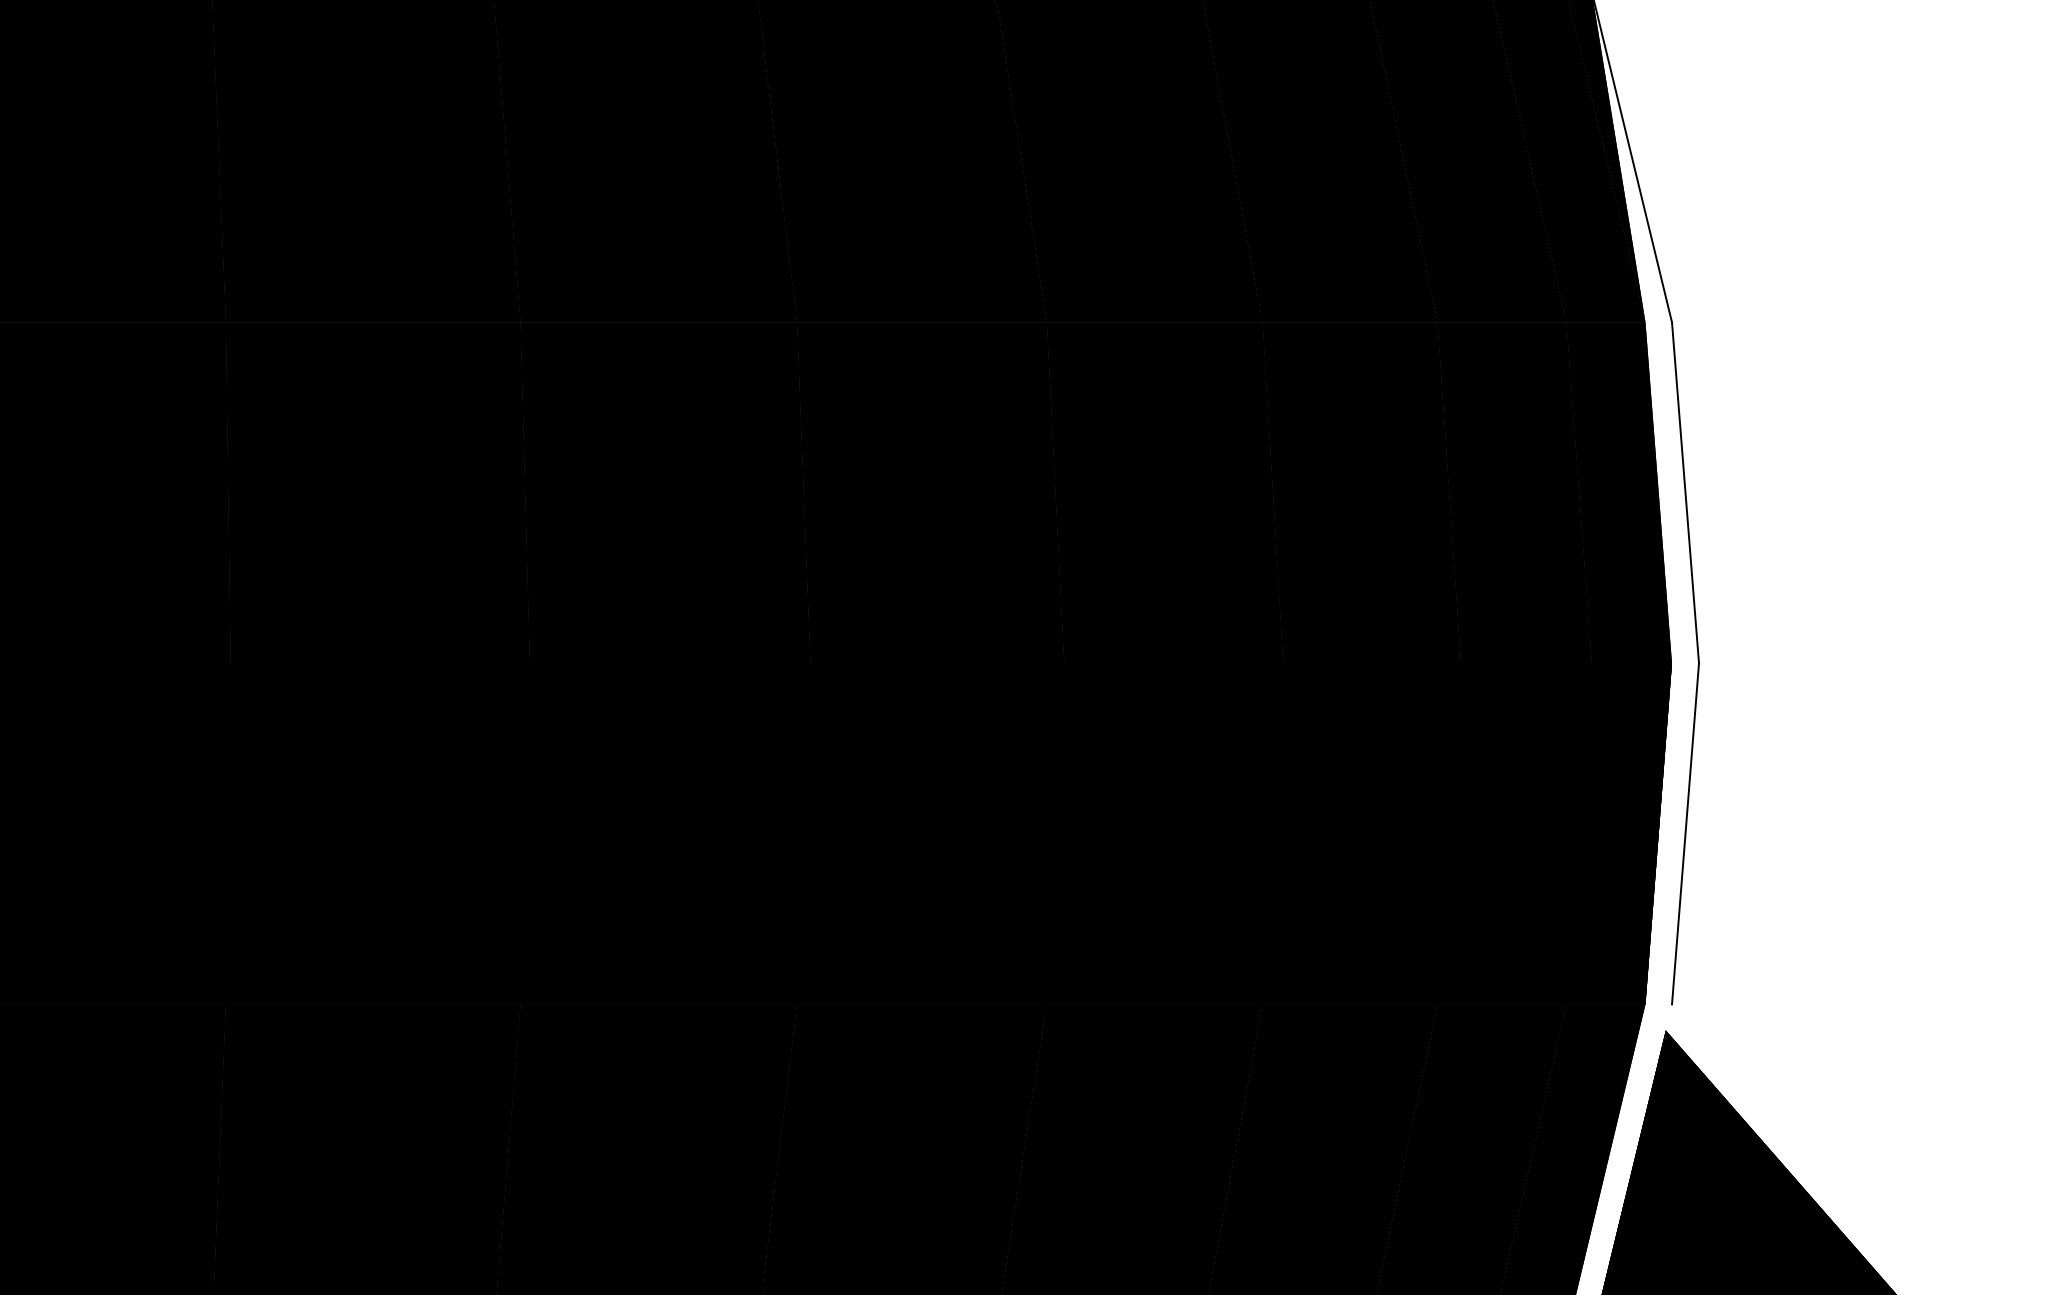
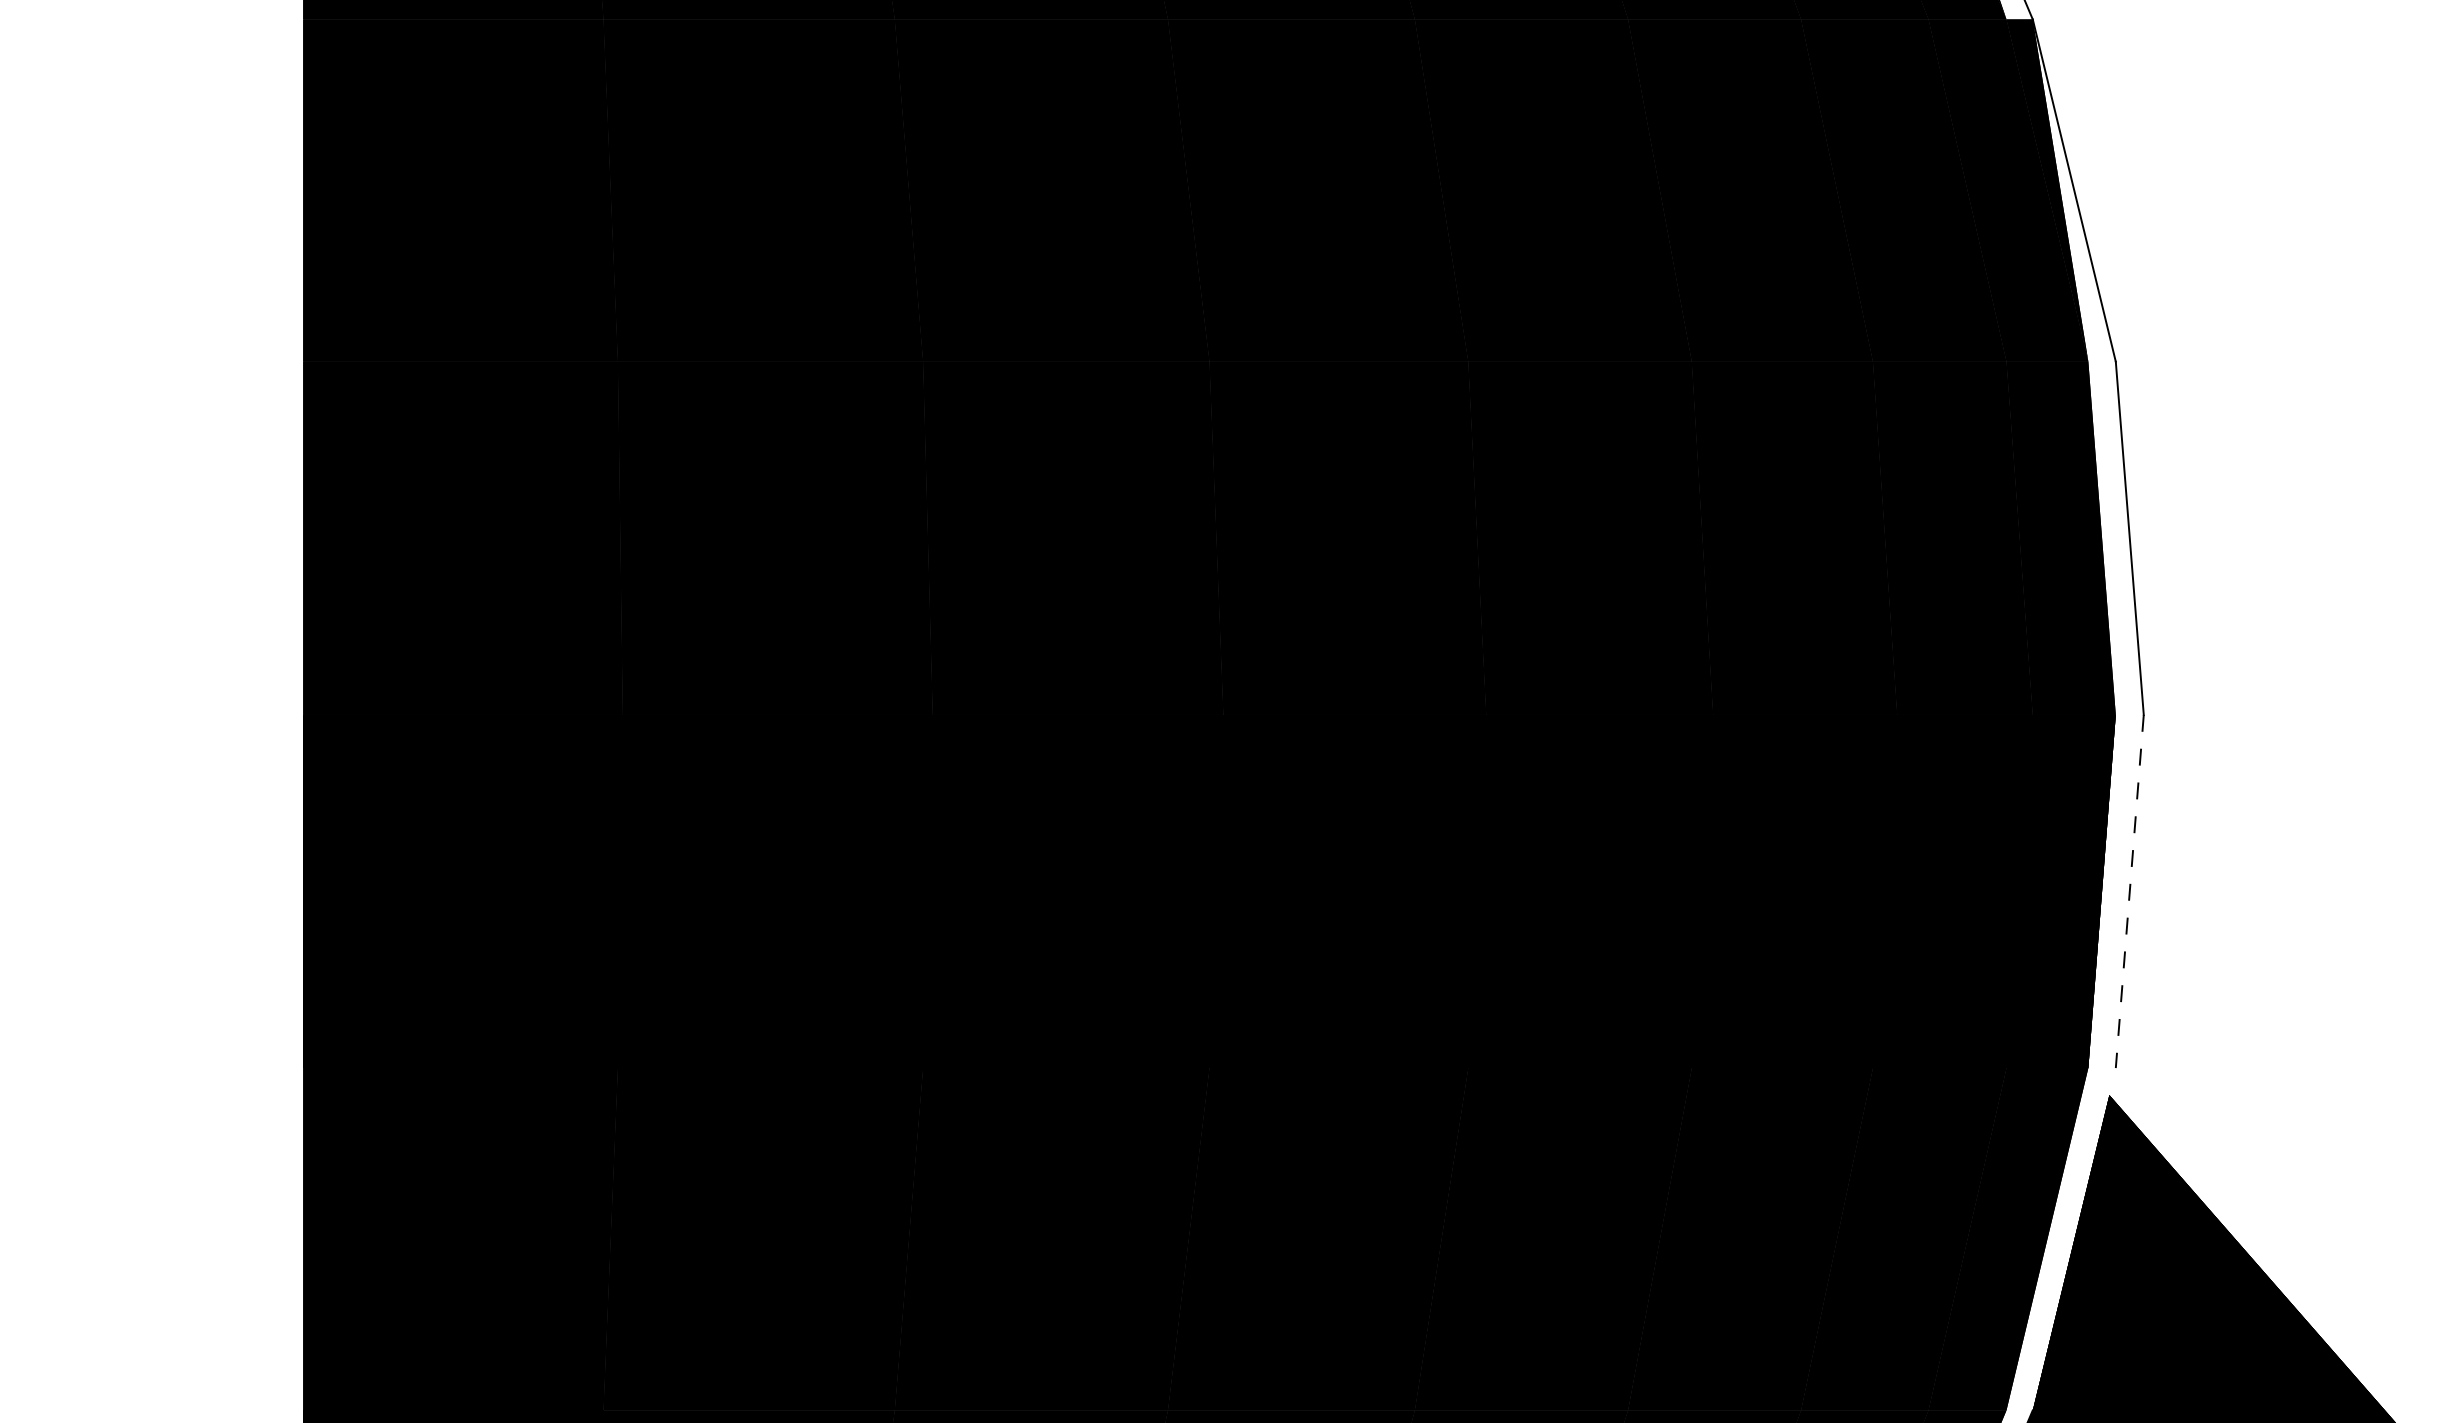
line: (1685, 834) -> (2129, 892), solid -> dashed

